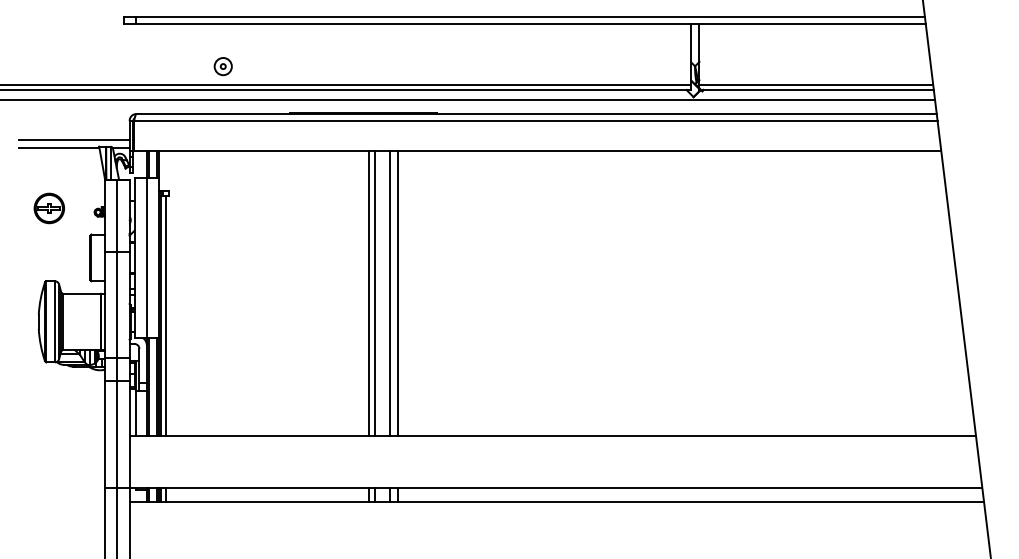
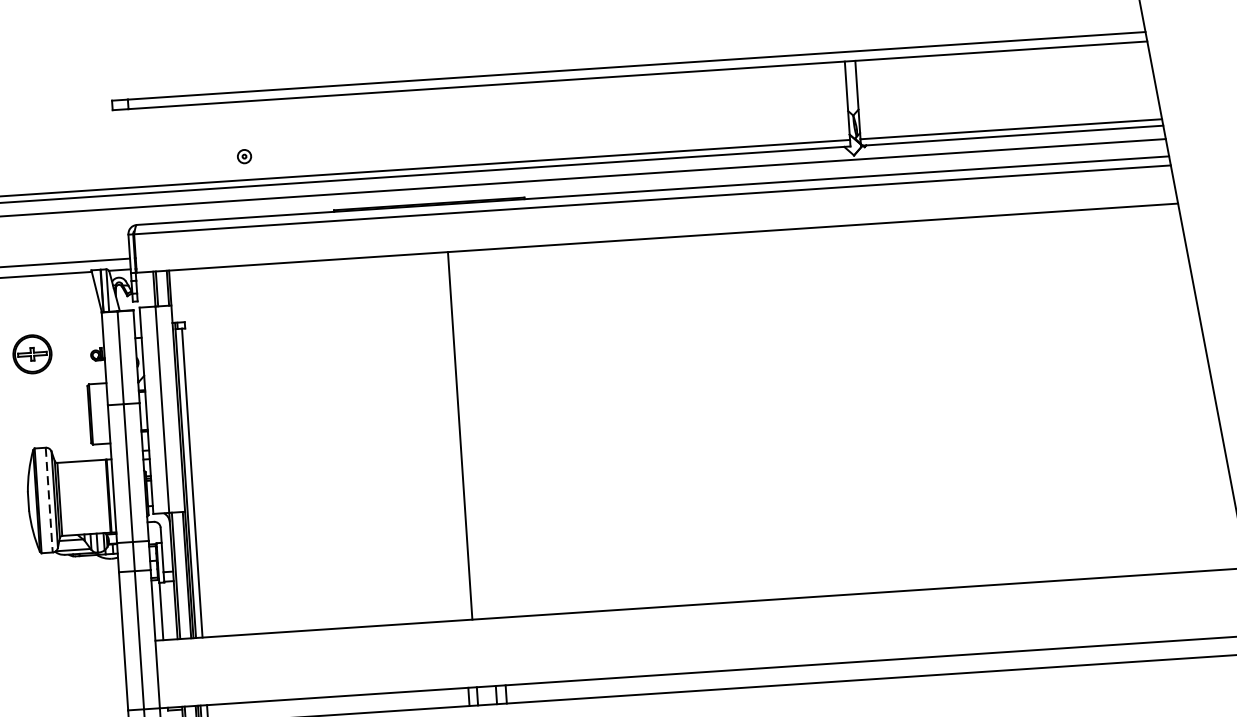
part: (222, 66) -> (243, 156), size x0.6
line: (368, 292) -> (451, 435), removed
line: (389, 292) -> (478, 433), removed
line: (397, 292) -> (488, 432), removed
line: (54, 321) -> (48, 499), solid -> dashed

